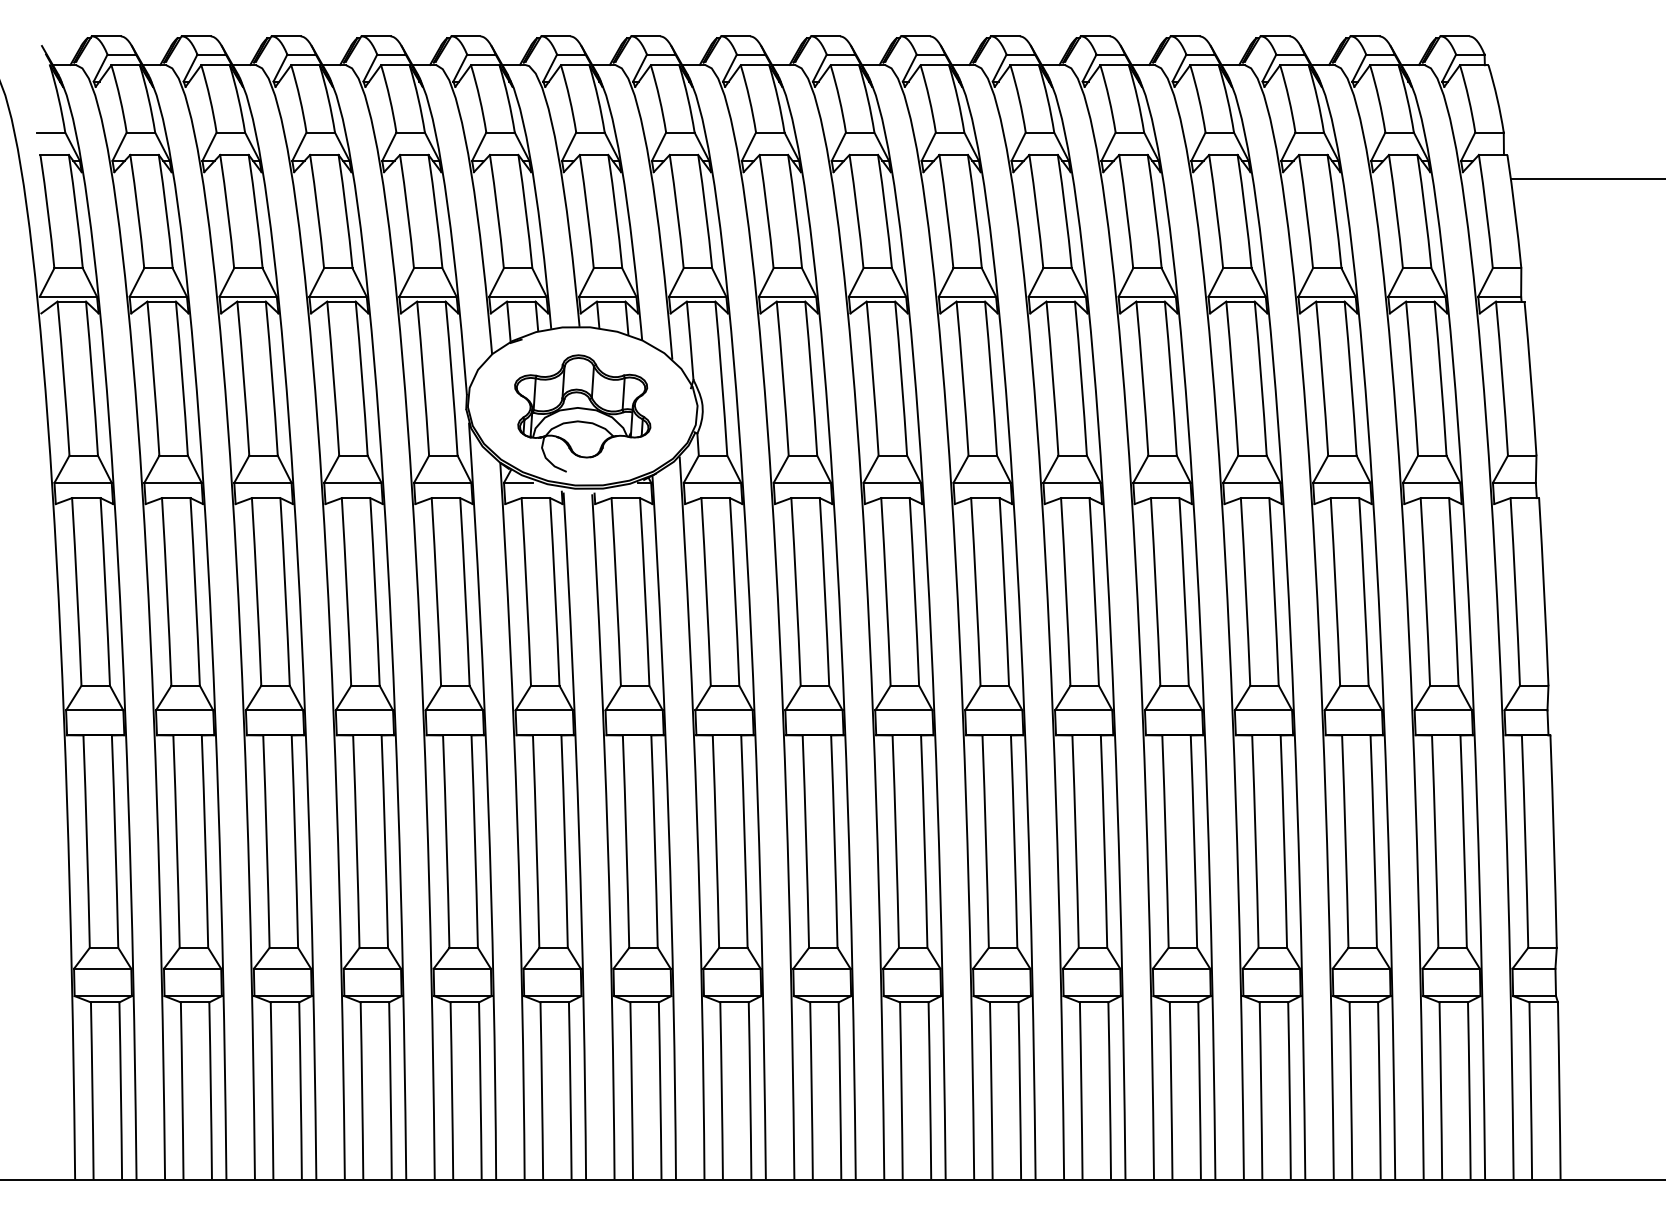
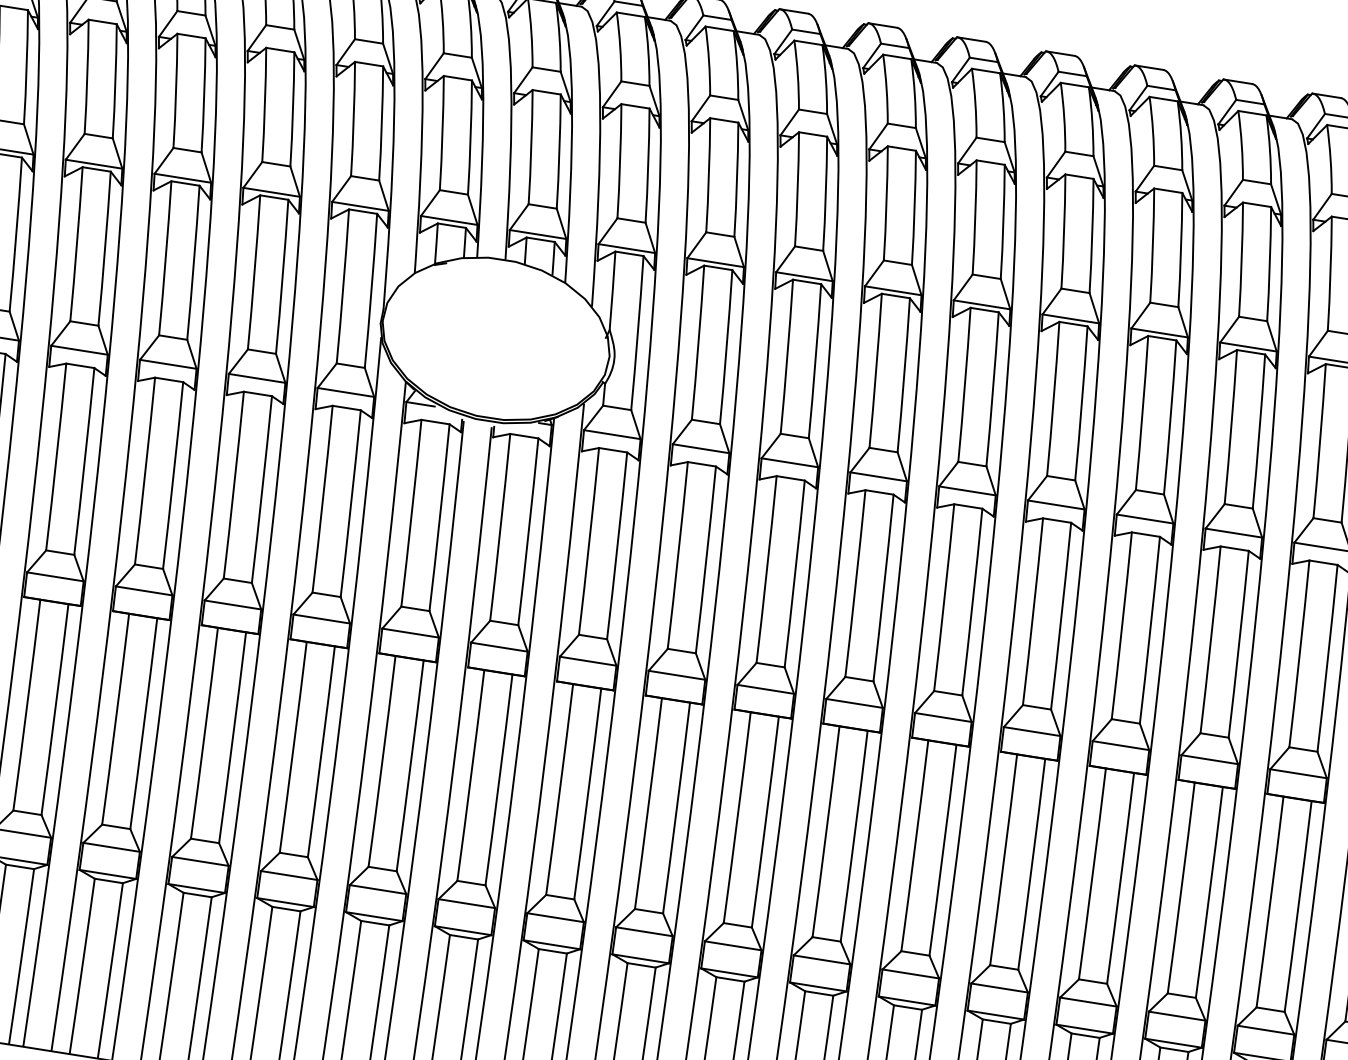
part: (582, 413) -> (494, 345), removed

